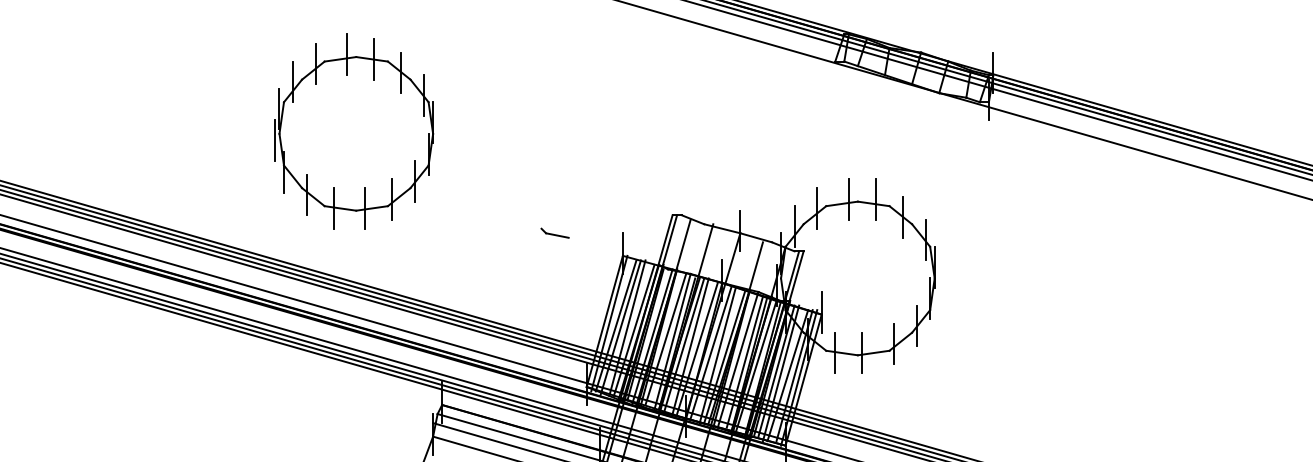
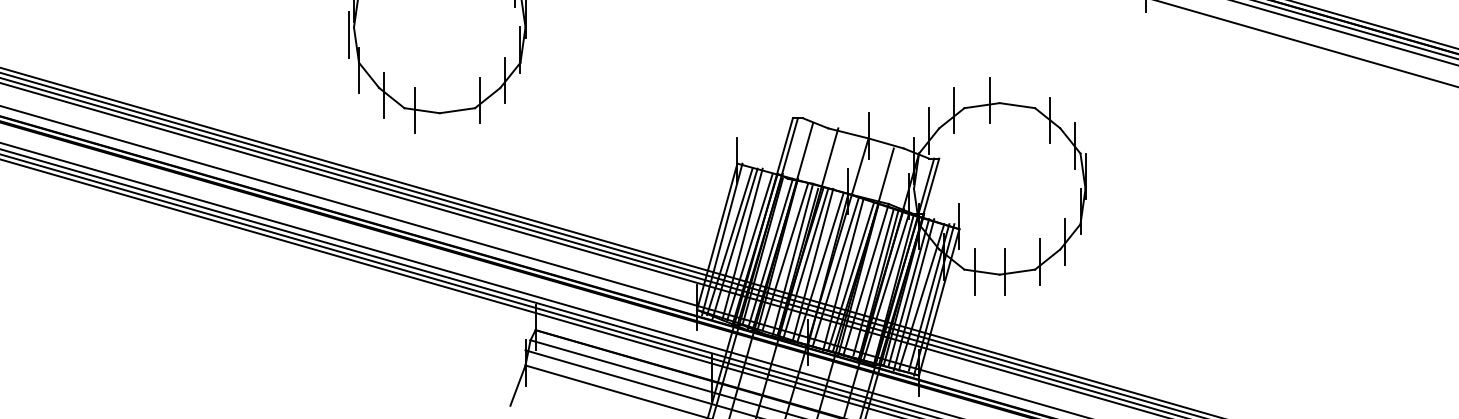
line: (875, 199) -> (1019, 100), removed
line: (365, 208) -> (450, 110), removed
part: (554, 232) -> (661, 137), removed

